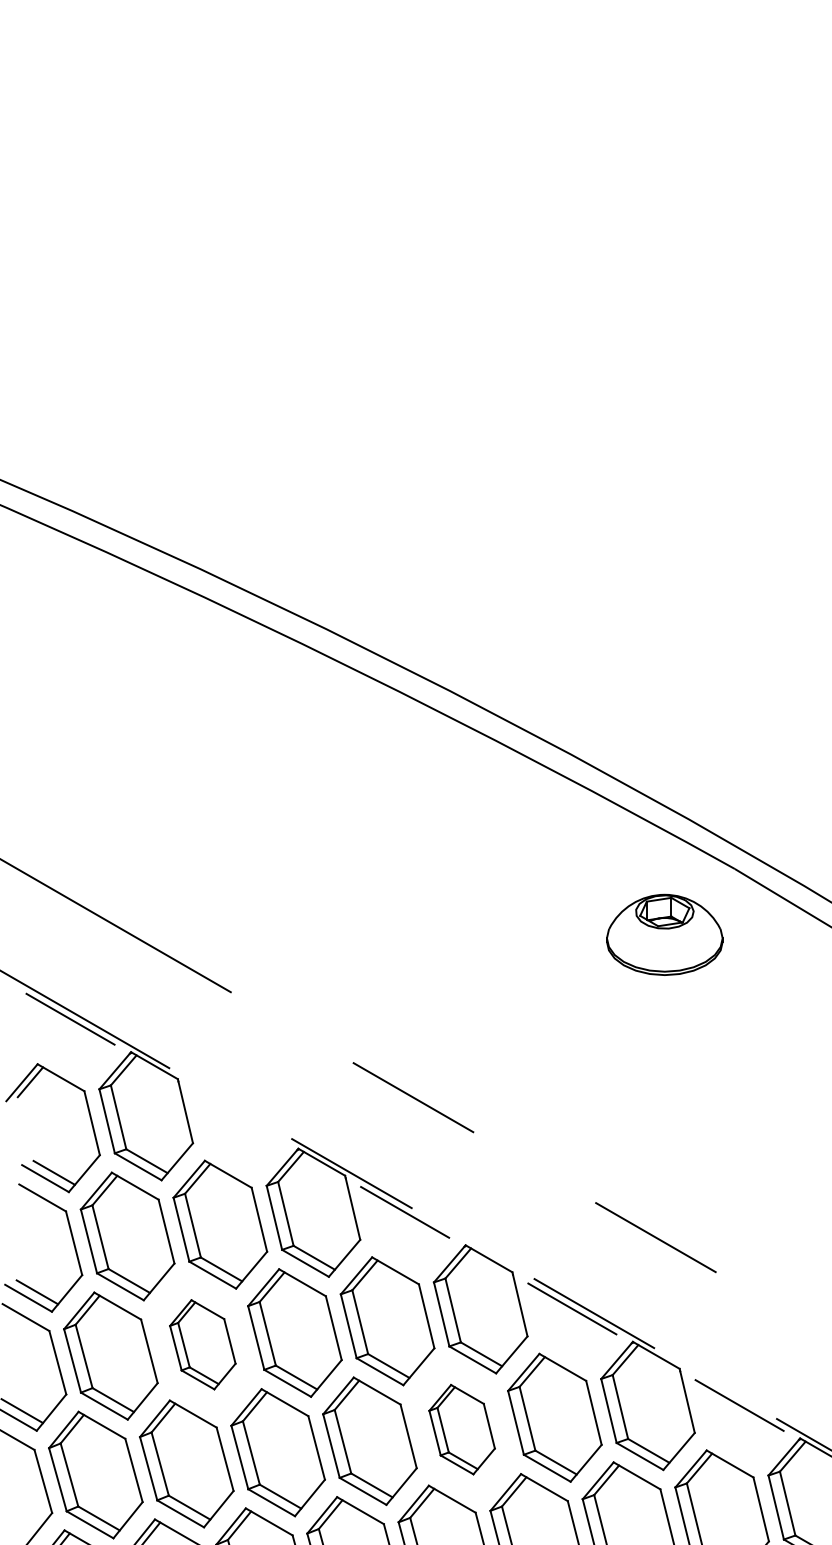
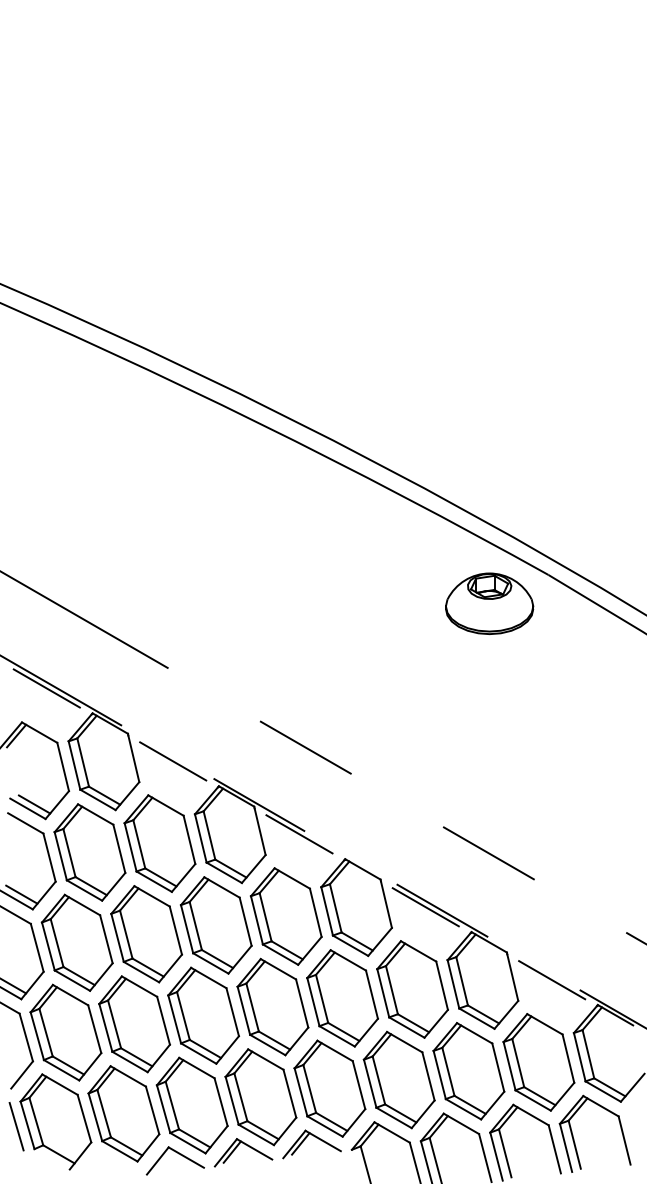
part: (664, 934) -> (489, 603), moved
line: (238, 1114) -> (173, 760), added
part: (202, 1345) -> (146, 934), size x1.43
part: (462, 1429) -> (342, 998), size x1.43

